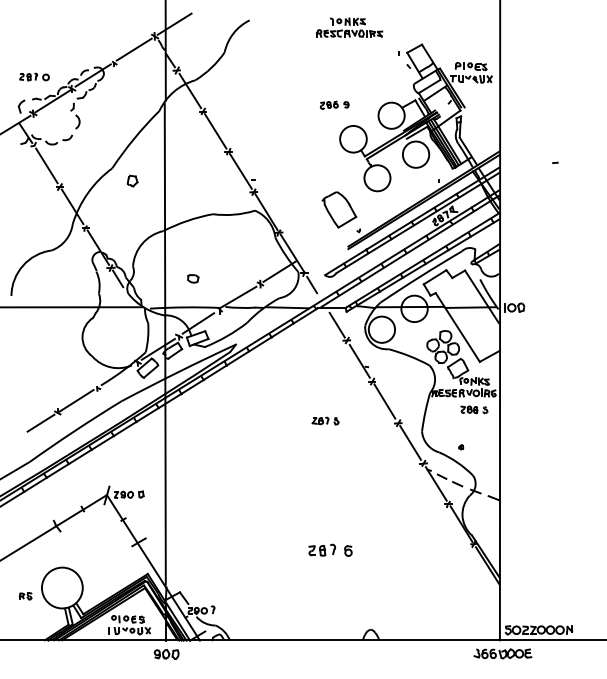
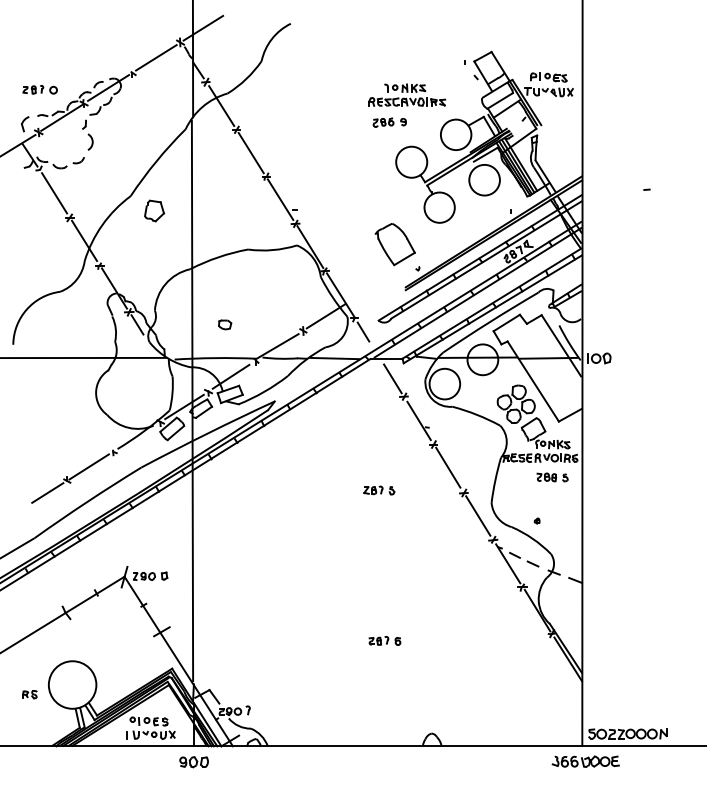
part: (349, 27) -> (407, 94), moved
part: (132, 180) -> (154, 210), size x1.67
part: (330, 549) -> (384, 640), size x0.62

